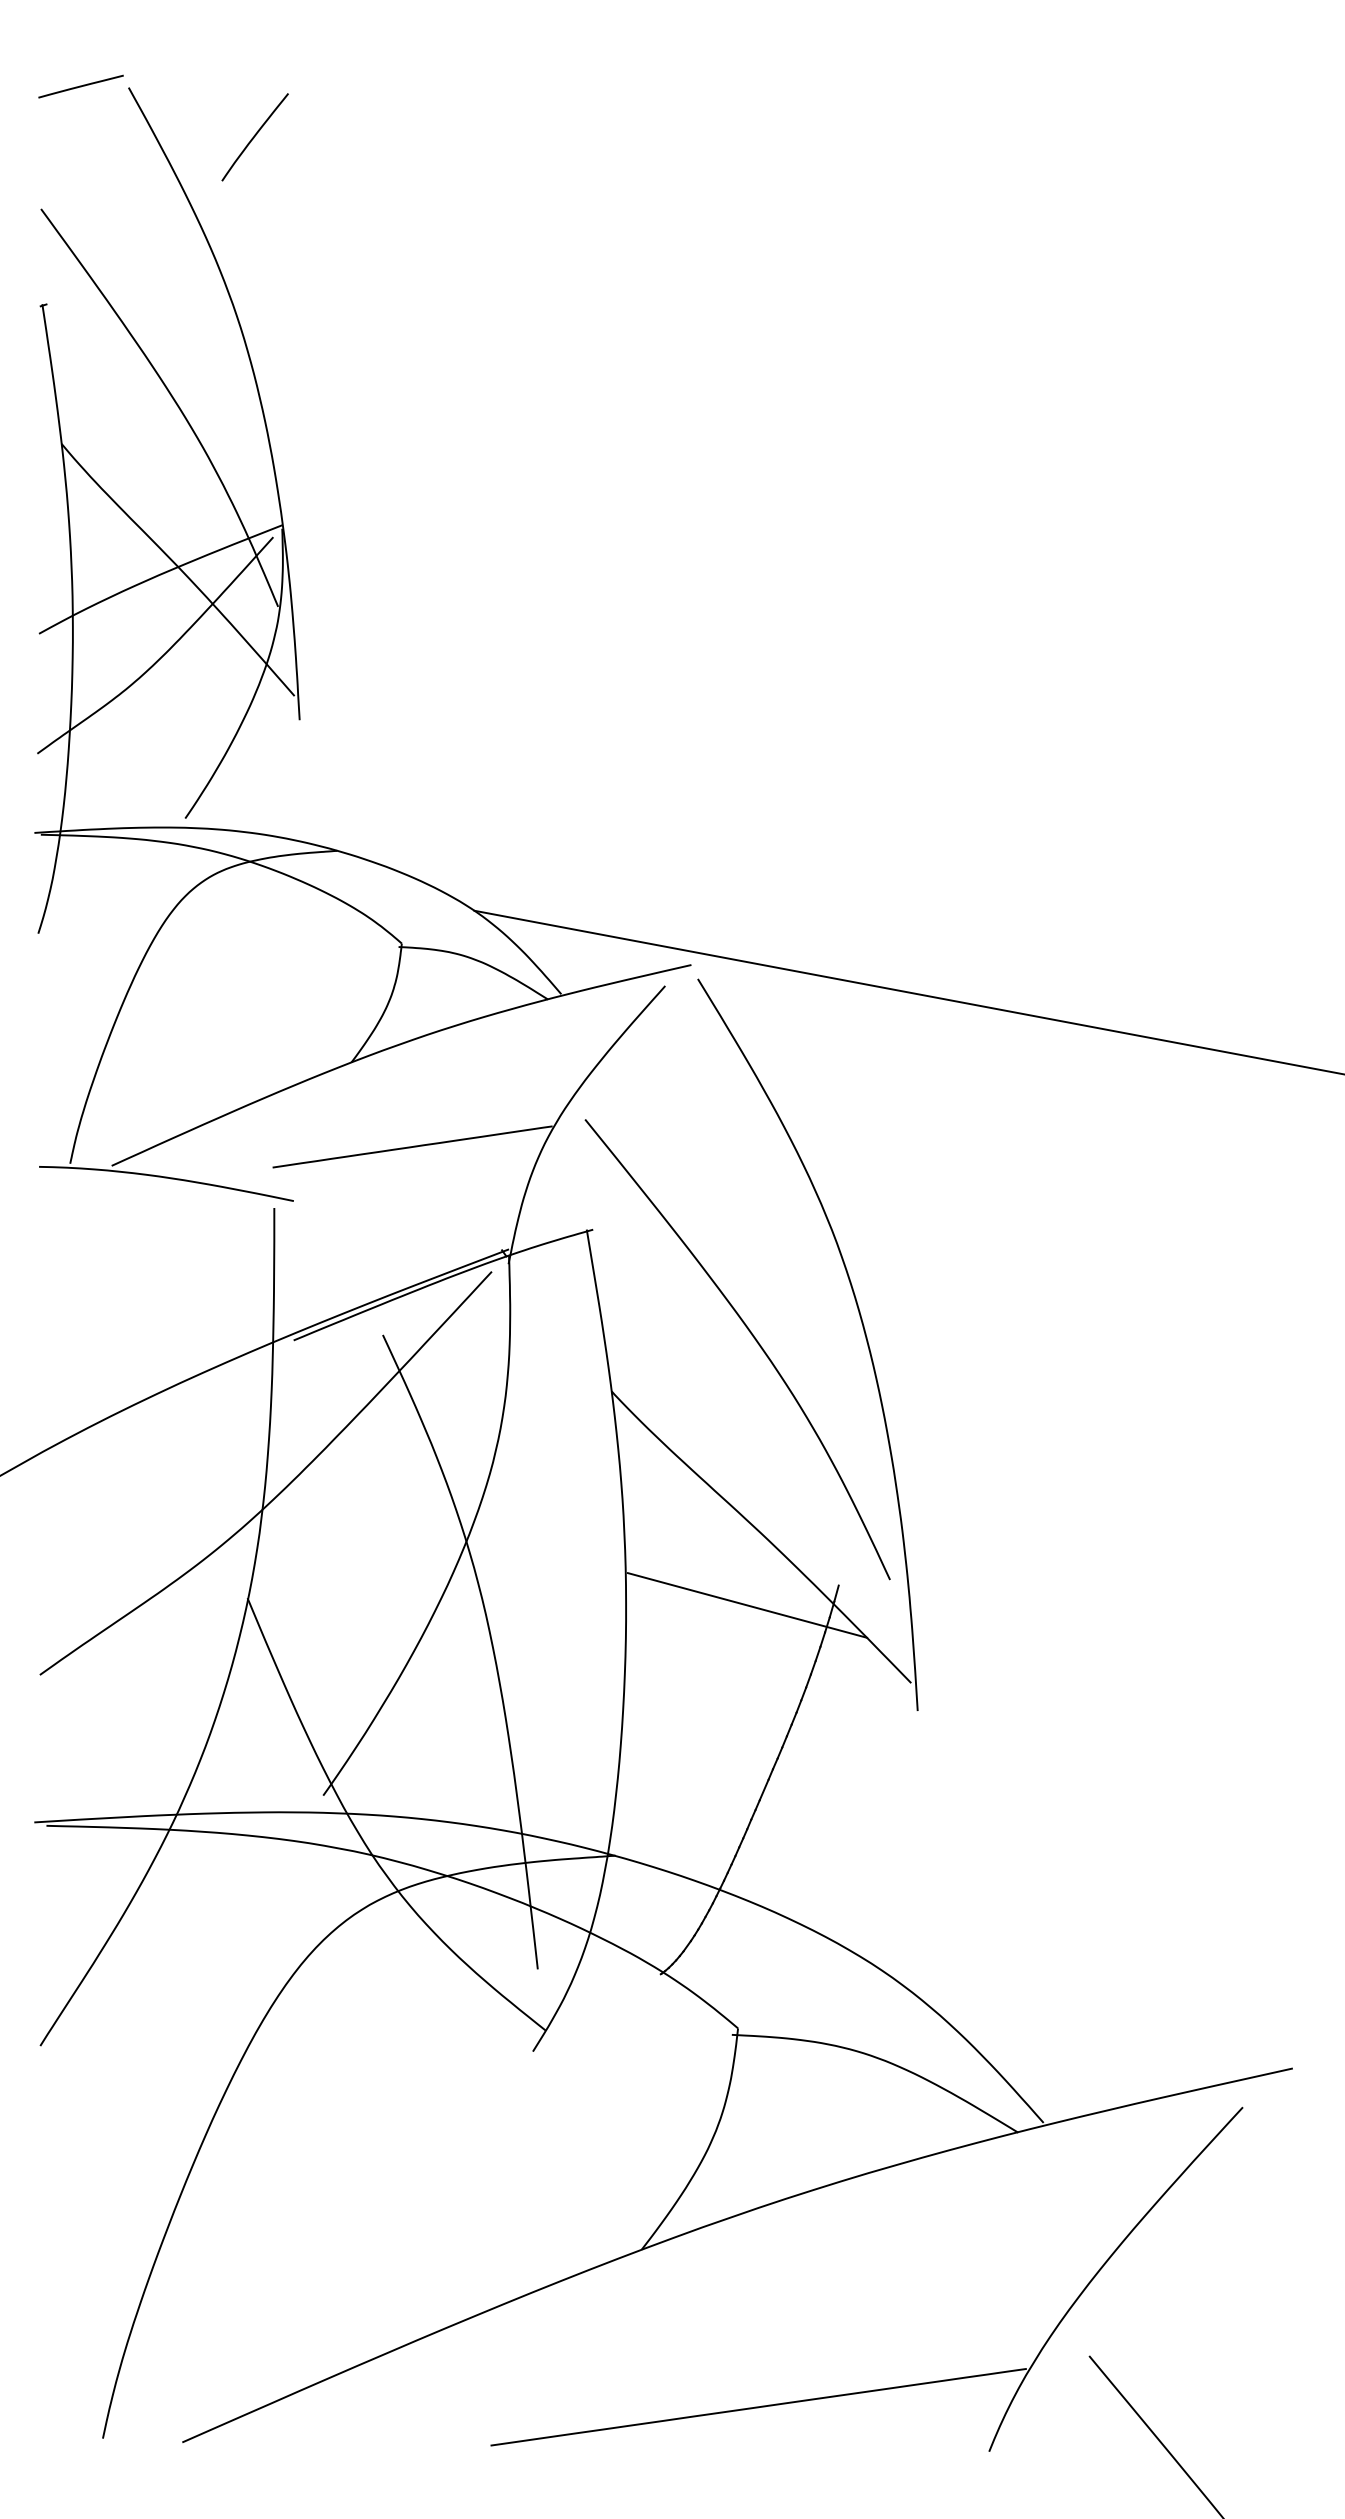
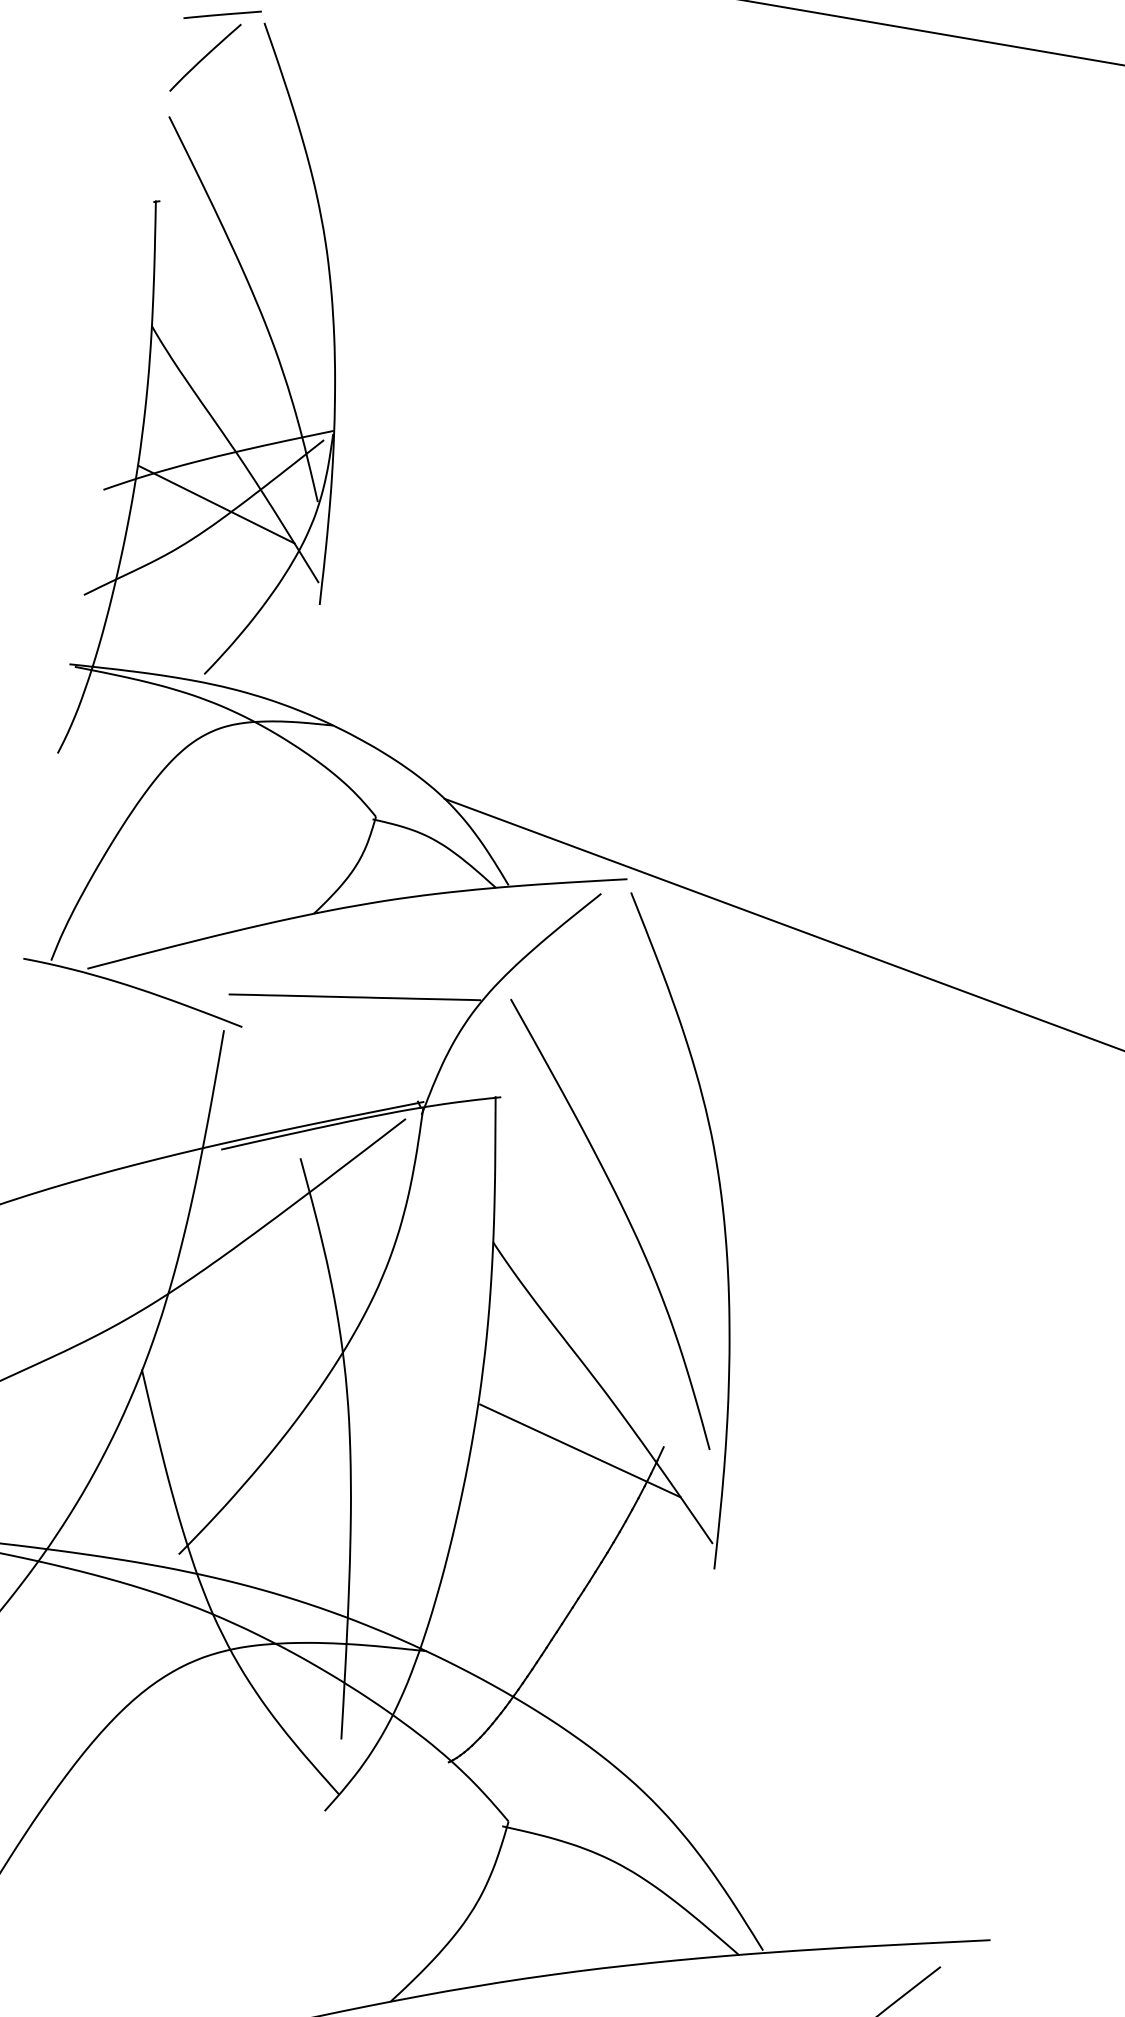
curve: (254, 137) -> (204, 57), moved
line: (167, 628) -> (217, 504), added

